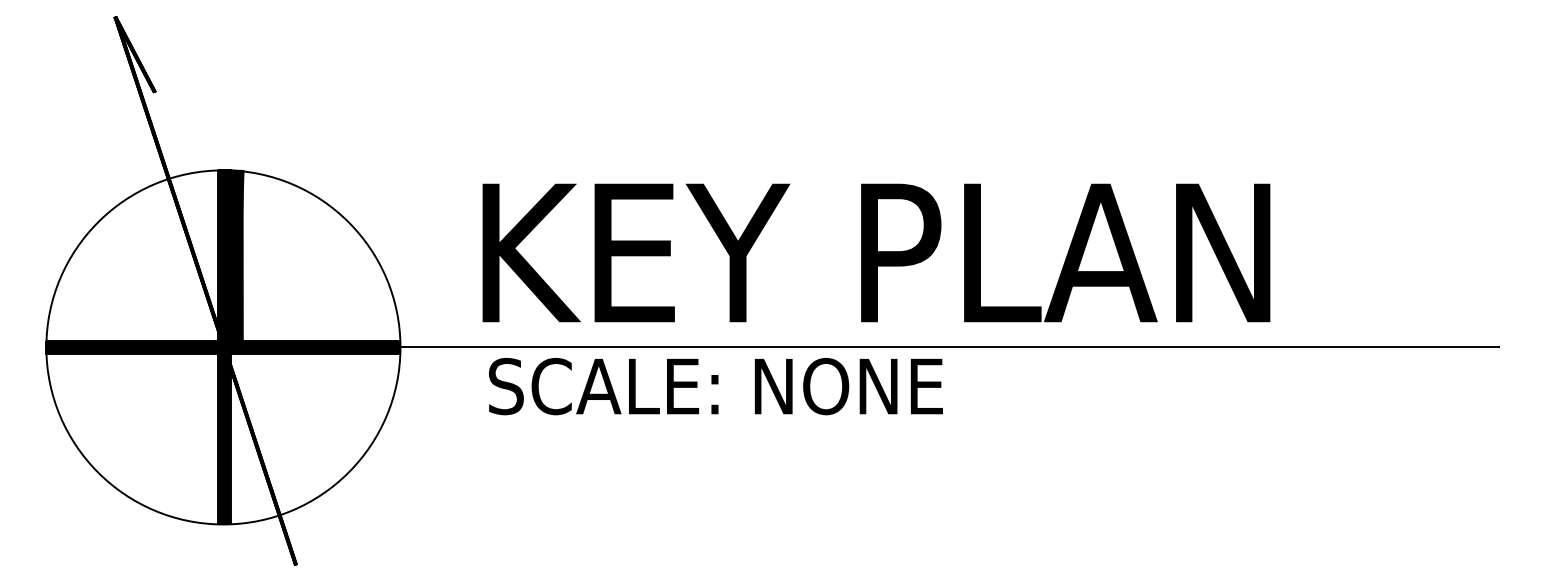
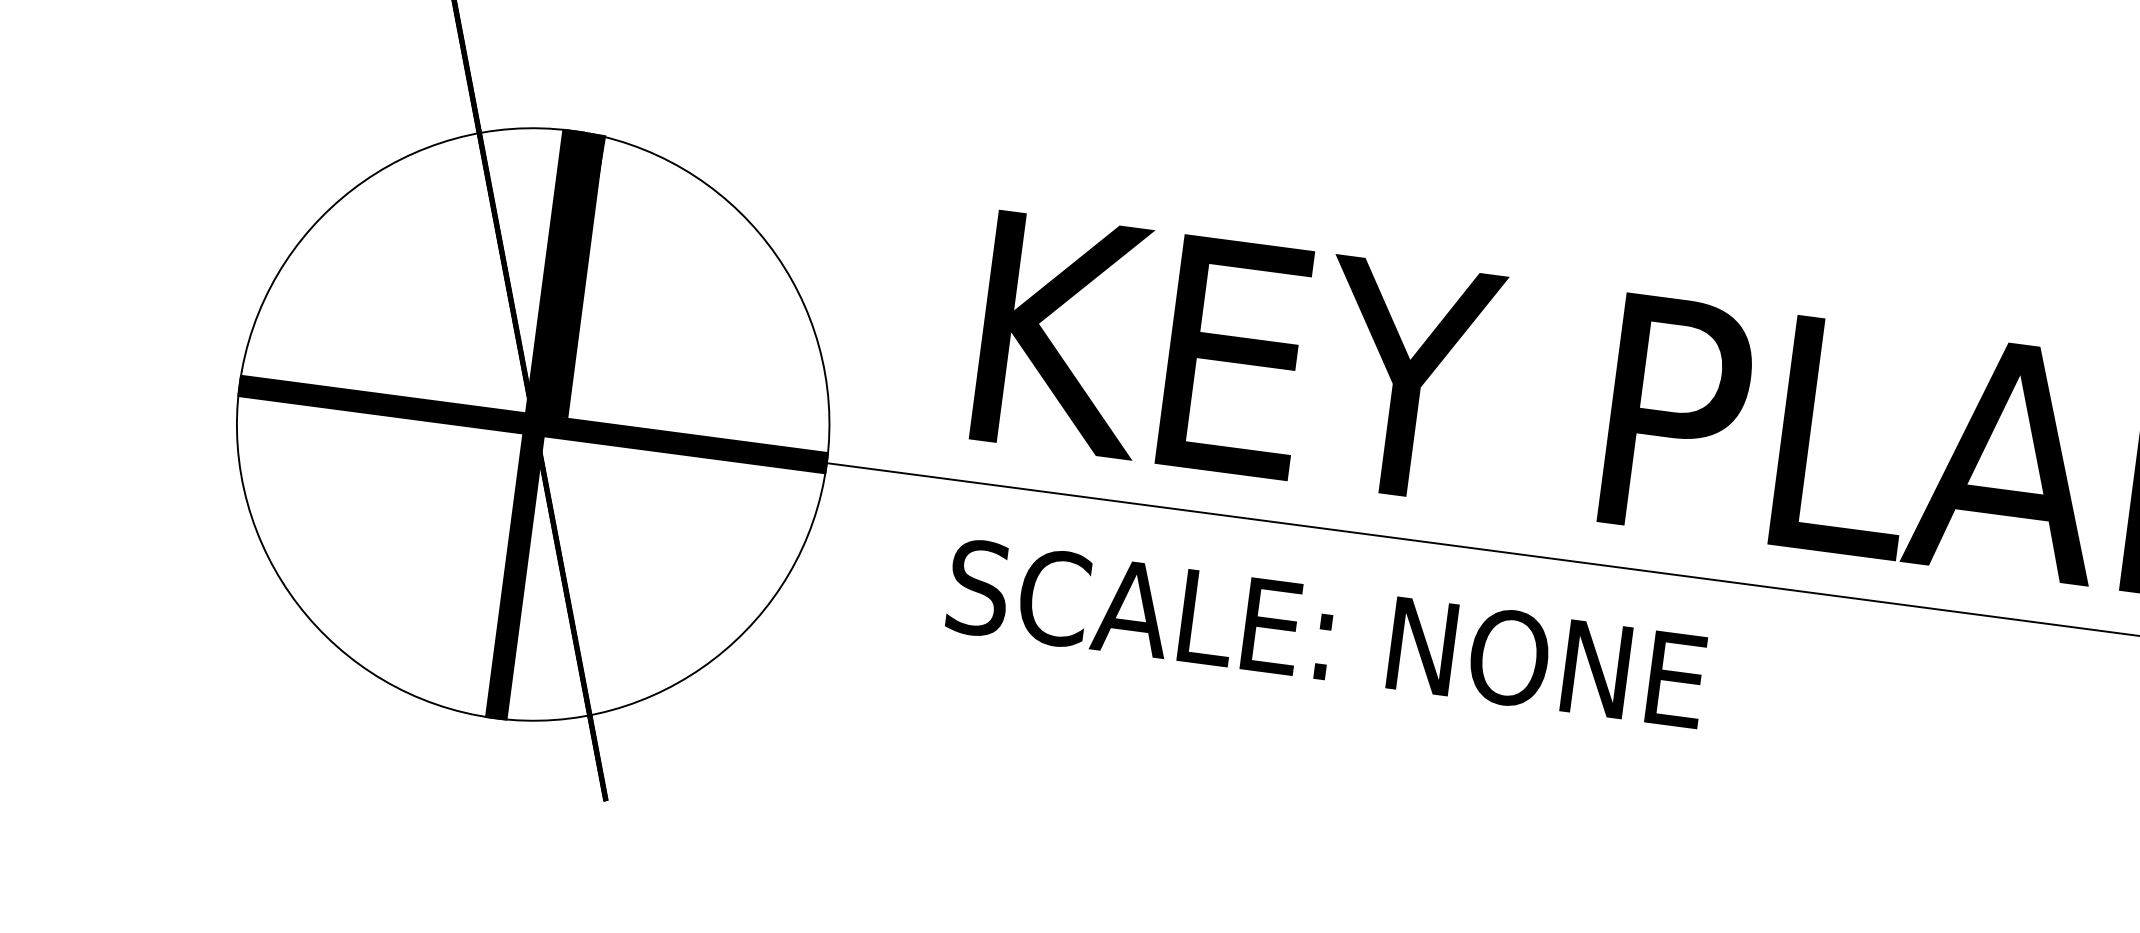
text: (715, 386) -> (1325, 633), moved

